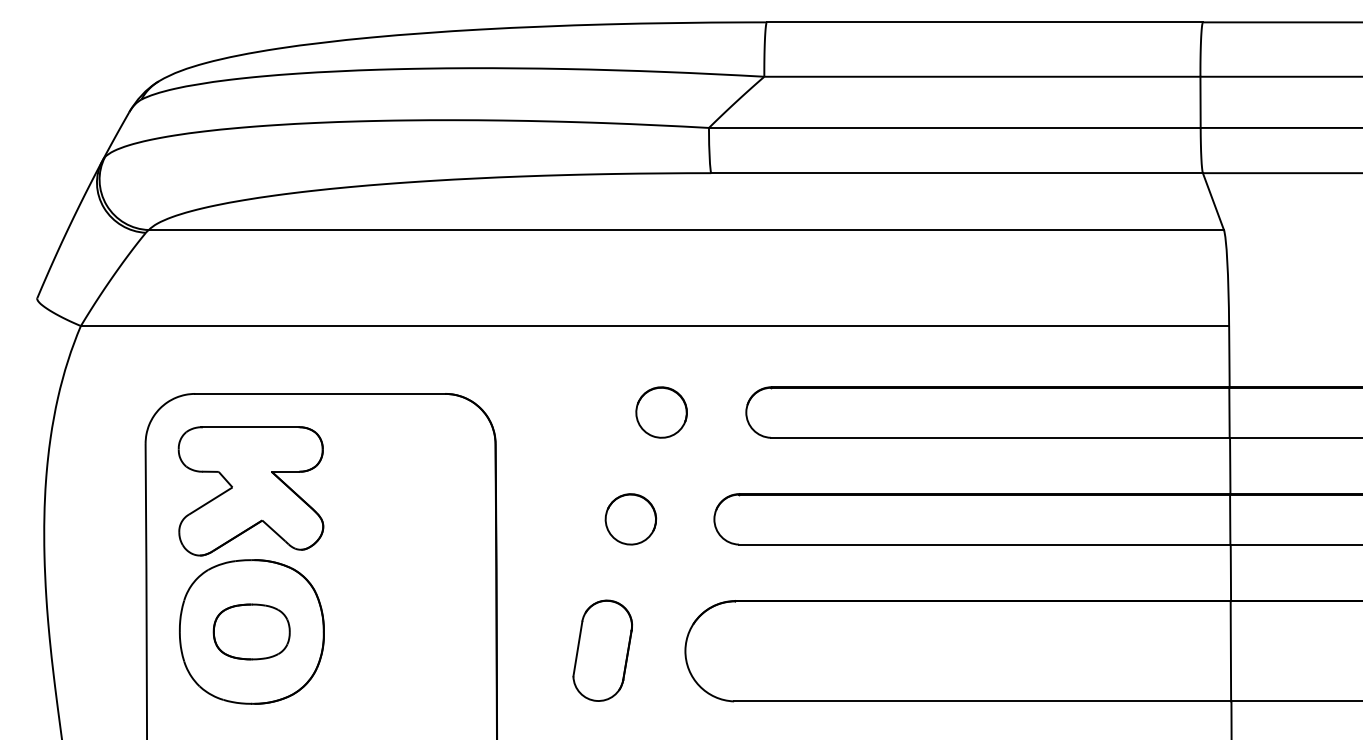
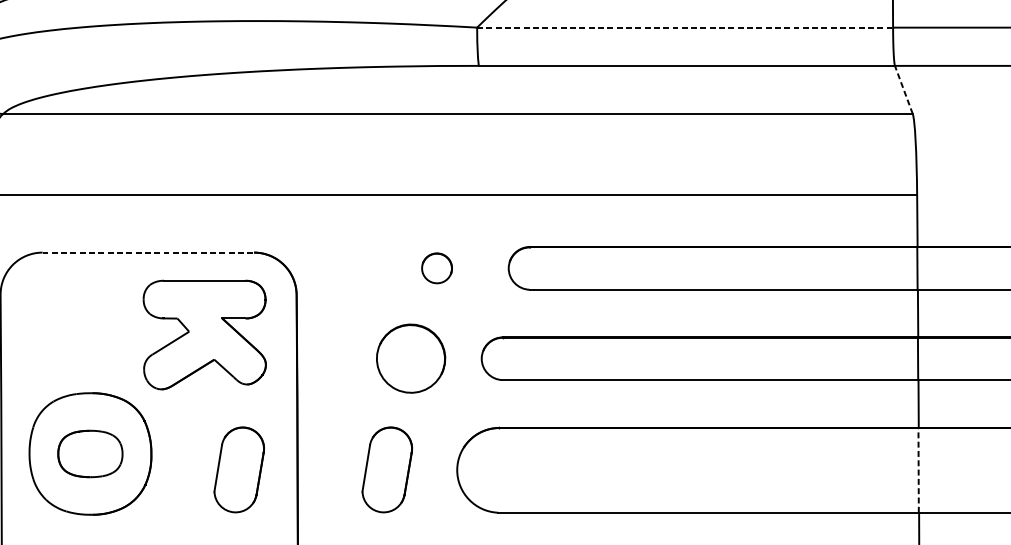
line: (954, 127) -> (684, 27), solid -> dashed
line: (1213, 201) -> (903, 89), solid -> dashed
line: (320, 393) -> (148, 252), solid -> dashed
part: (661, 412) -> (436, 268), size x0.7
part: (250, 491) -> (204, 335), moved
part: (630, 519) -> (410, 358), size x1.6
part: (427, 650) -> (239, 469), added
line: (1230, 650) -> (918, 469), solid -> dashed

